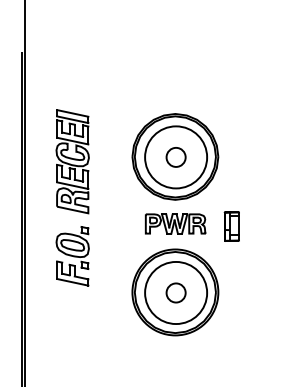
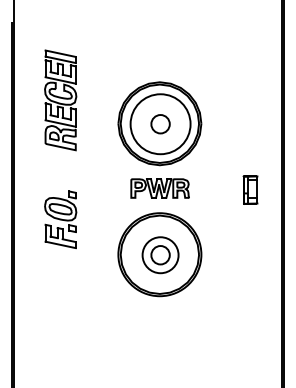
part: (72, 161) -> (60, 100), moved
part: (231, 225) -> (250, 189), moved
circle: (176, 293) -> (160, 255), size x0.6

